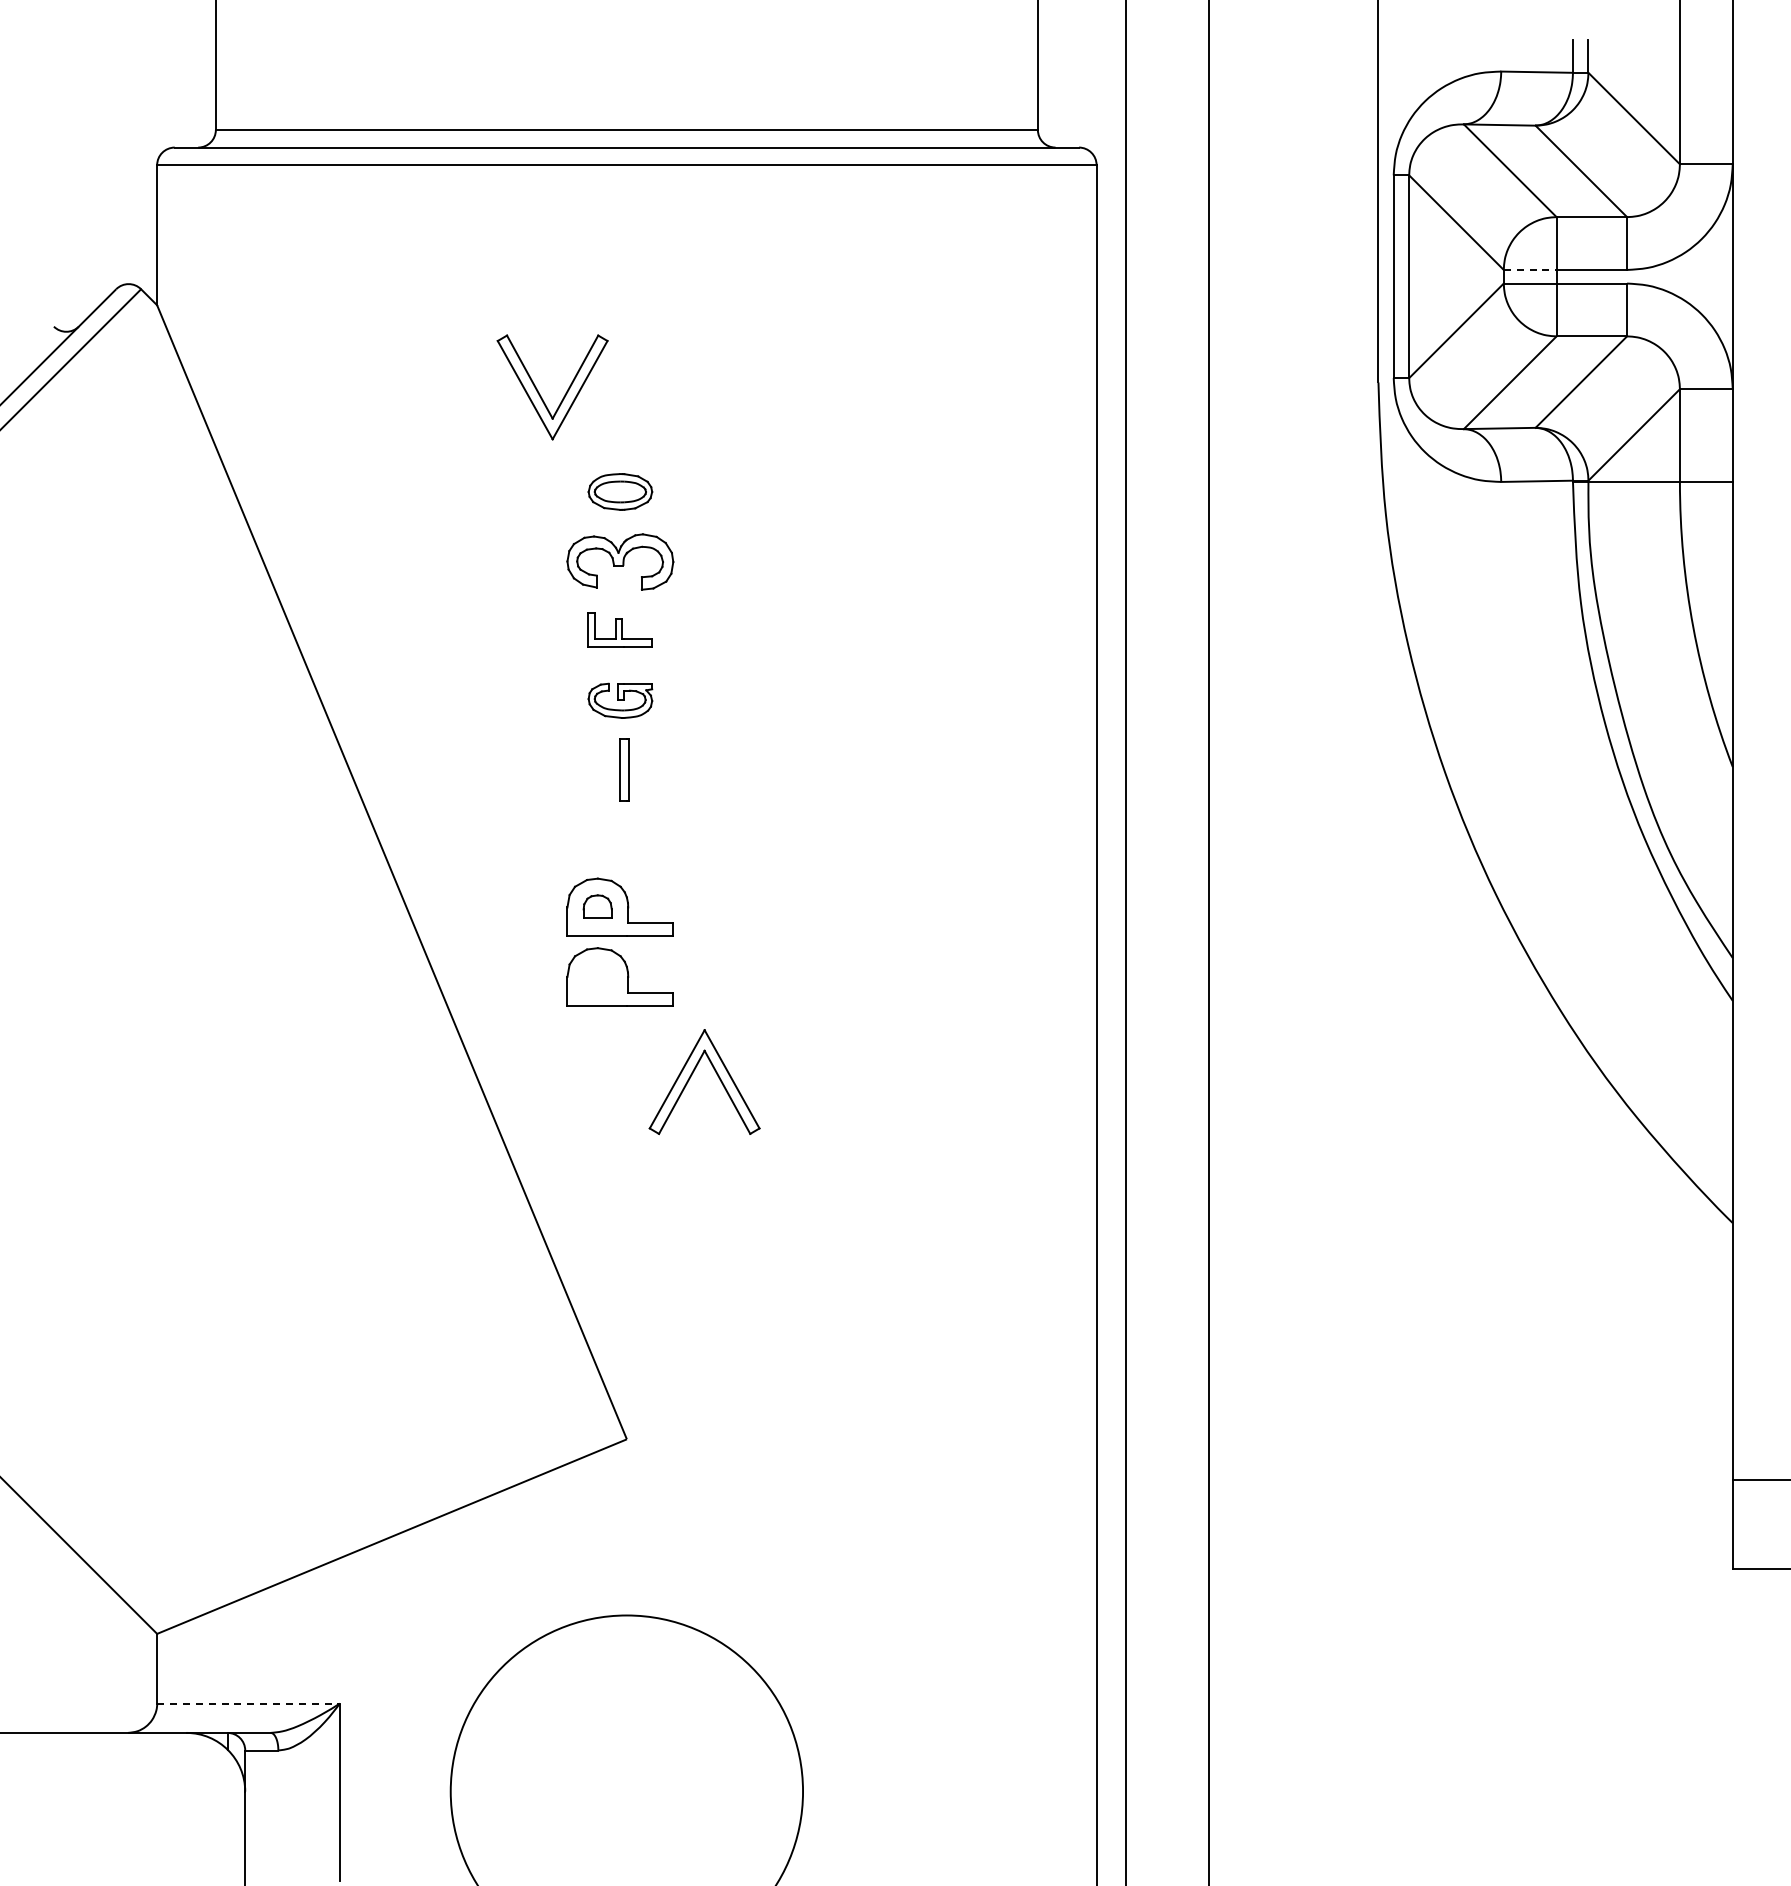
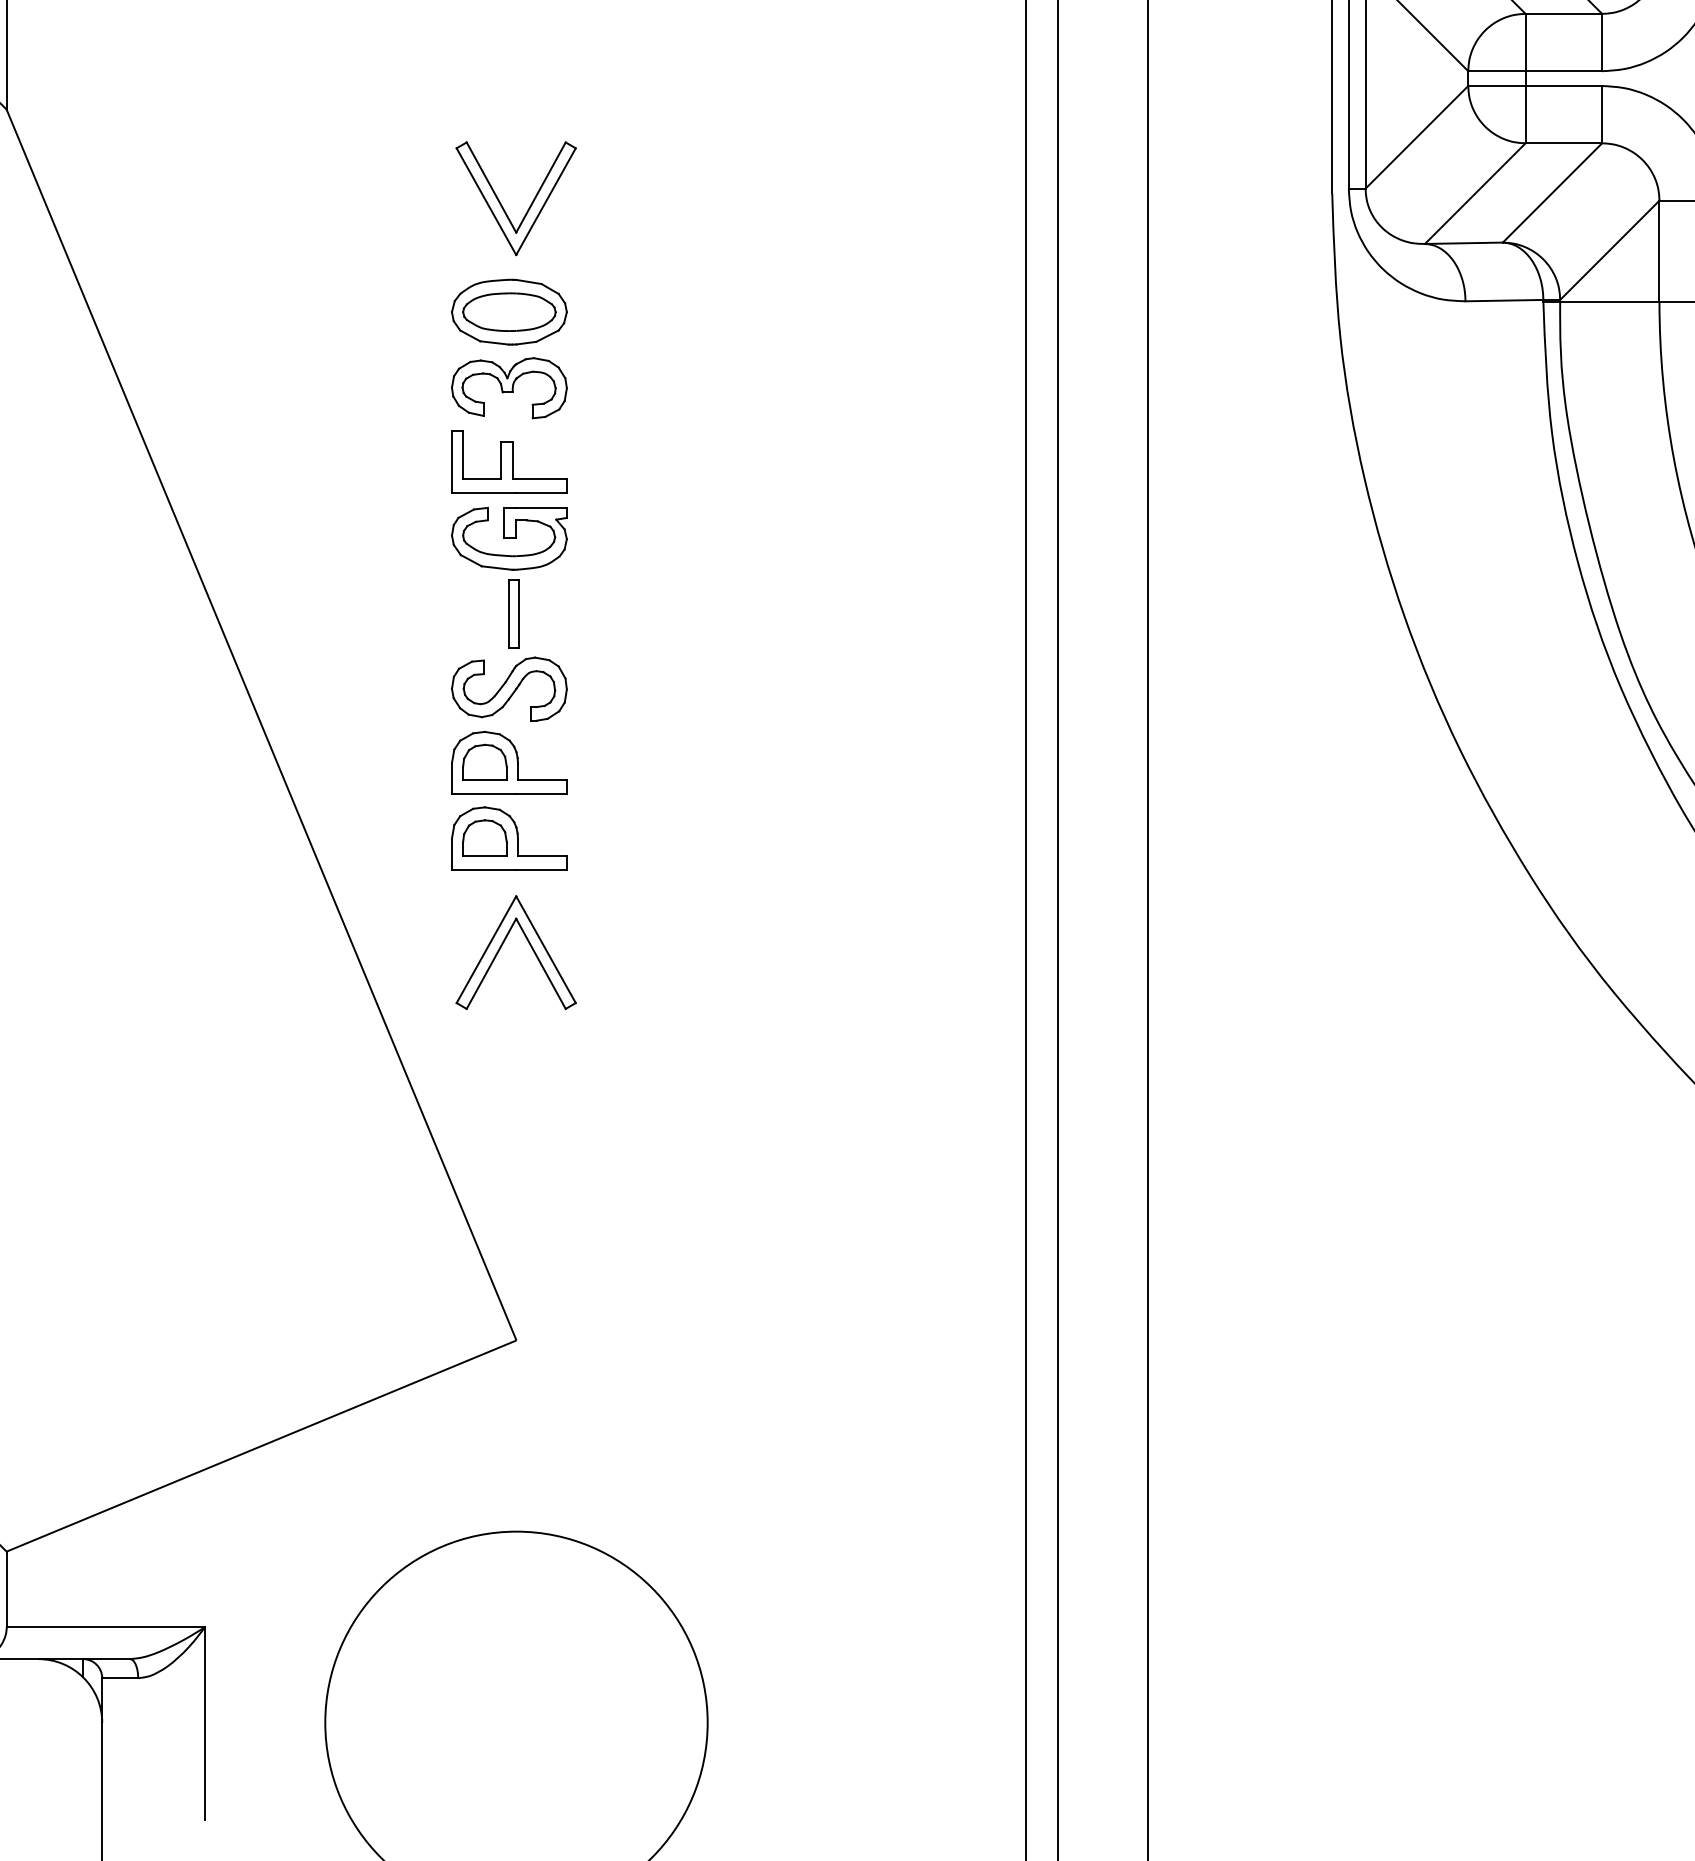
line: (1530, 269) -> (1497, 70), dashed -> solid
part: (540, 394) -> (503, 206), moved
part: (620, 491) -> (509, 311), size x1.67
part: (619, 629) -> (508, 461), size x1.67
part: (620, 700) -> (509, 538), size x1.67
part: (620, 839) -> (509, 689), added
part: (597, 906) -> (484, 762), size x1.43
part: (597, 976) -> (484, 838), added
part: (692, 1075) -> (503, 945), moved
line: (249, 1703) -> (106, 1627), dashed -> solid

